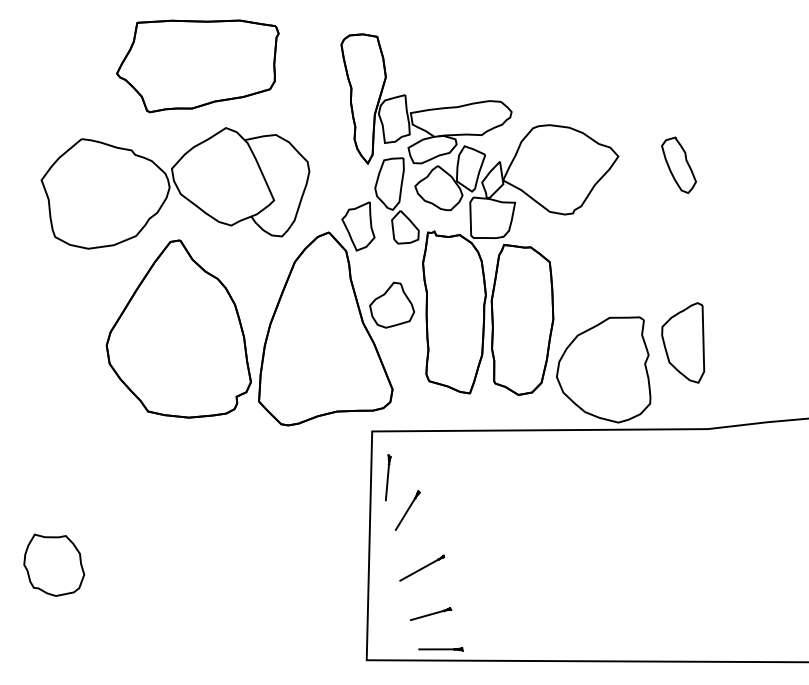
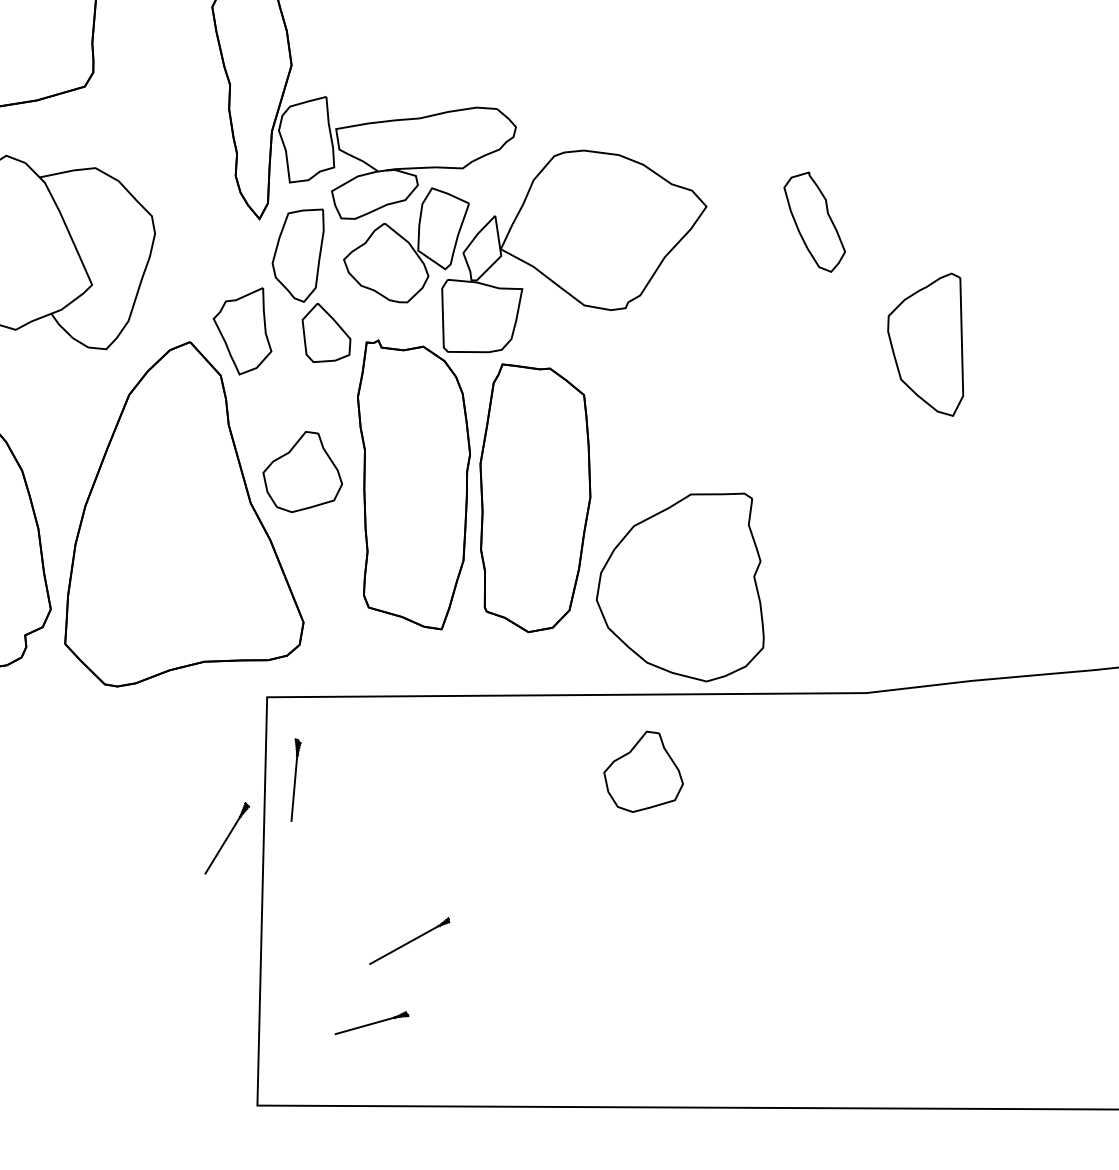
part: (683, 342) -> (926, 343), moved
part: (582, 472) -> (642, 770), added
curve: (407, 510) -> (226, 838), moved
curve: (422, 567) -> (410, 940), moved
line: (440, 649) -> (389, 1086), removed

